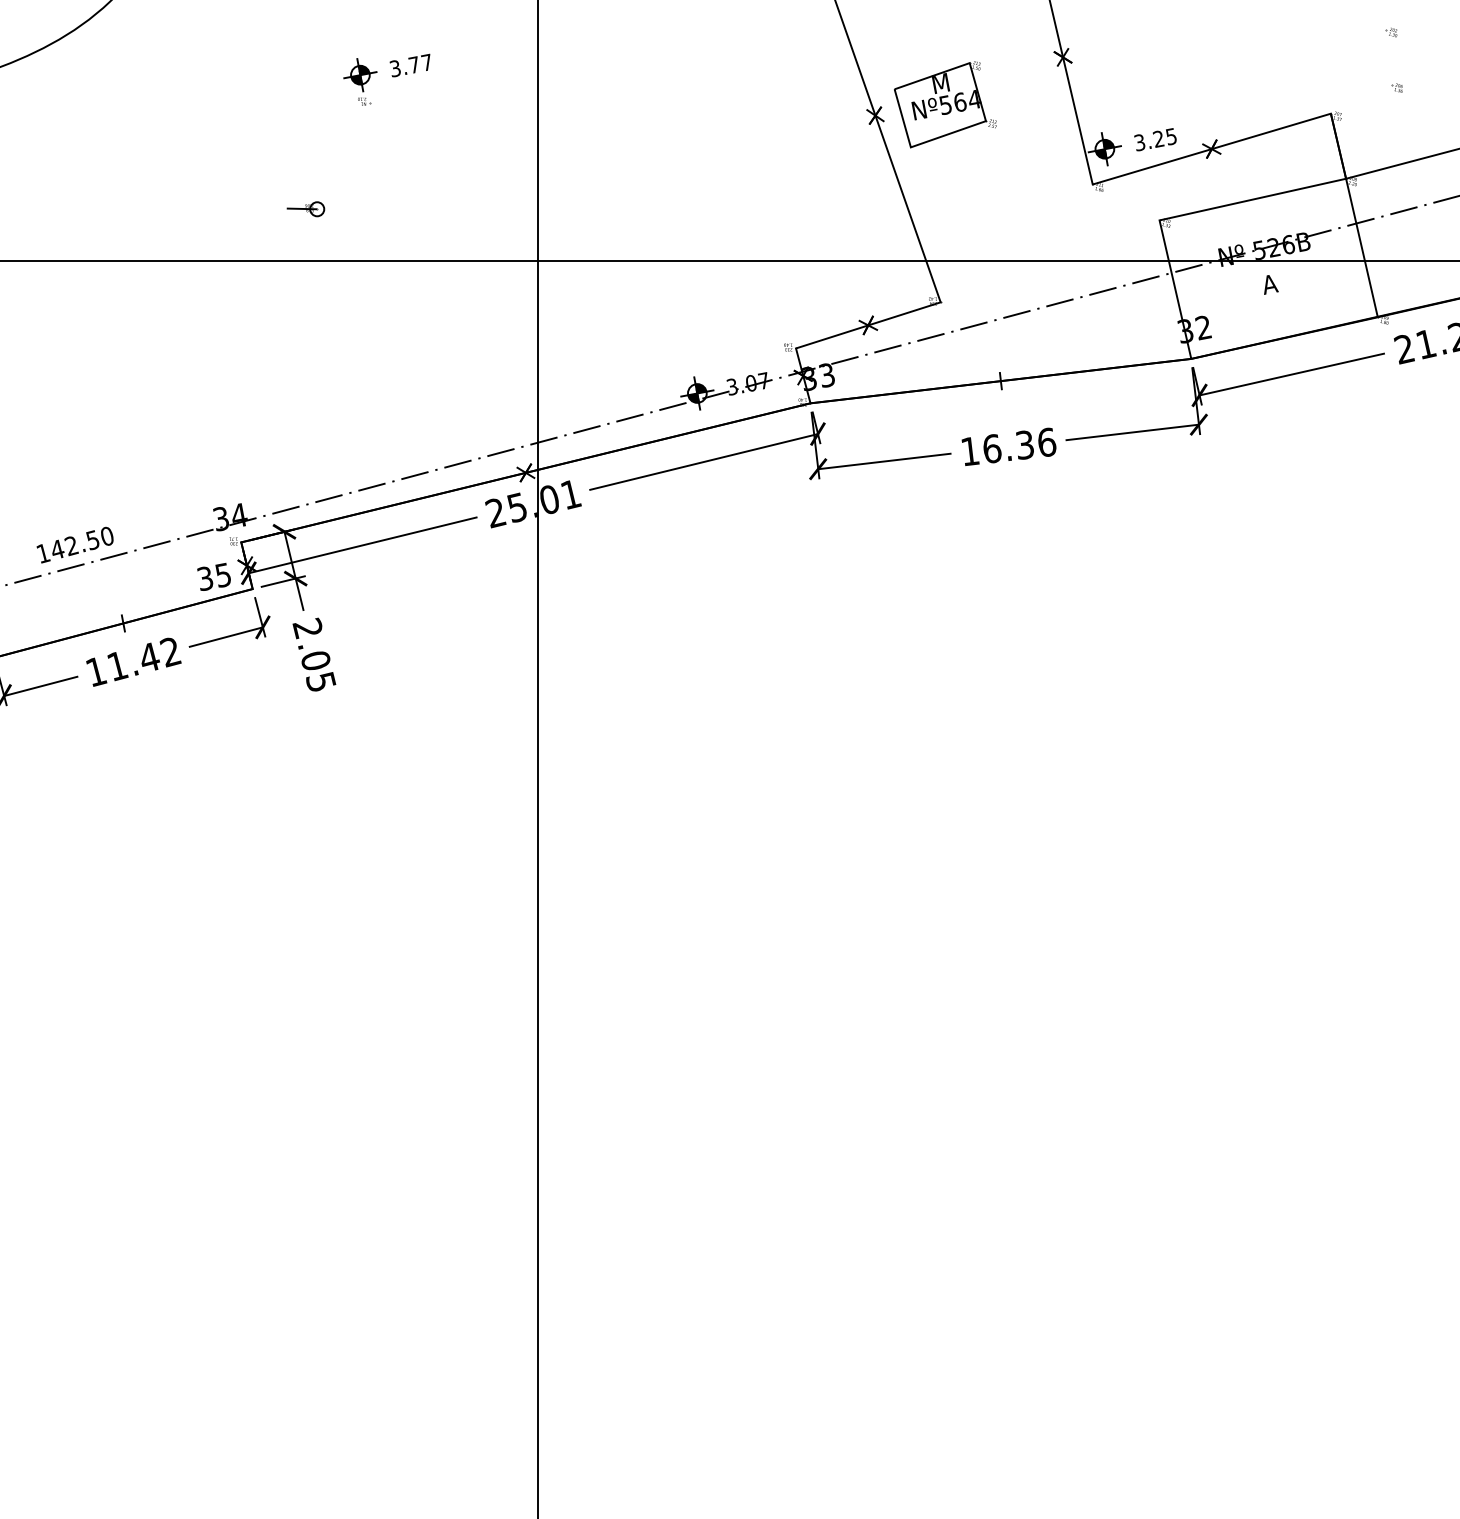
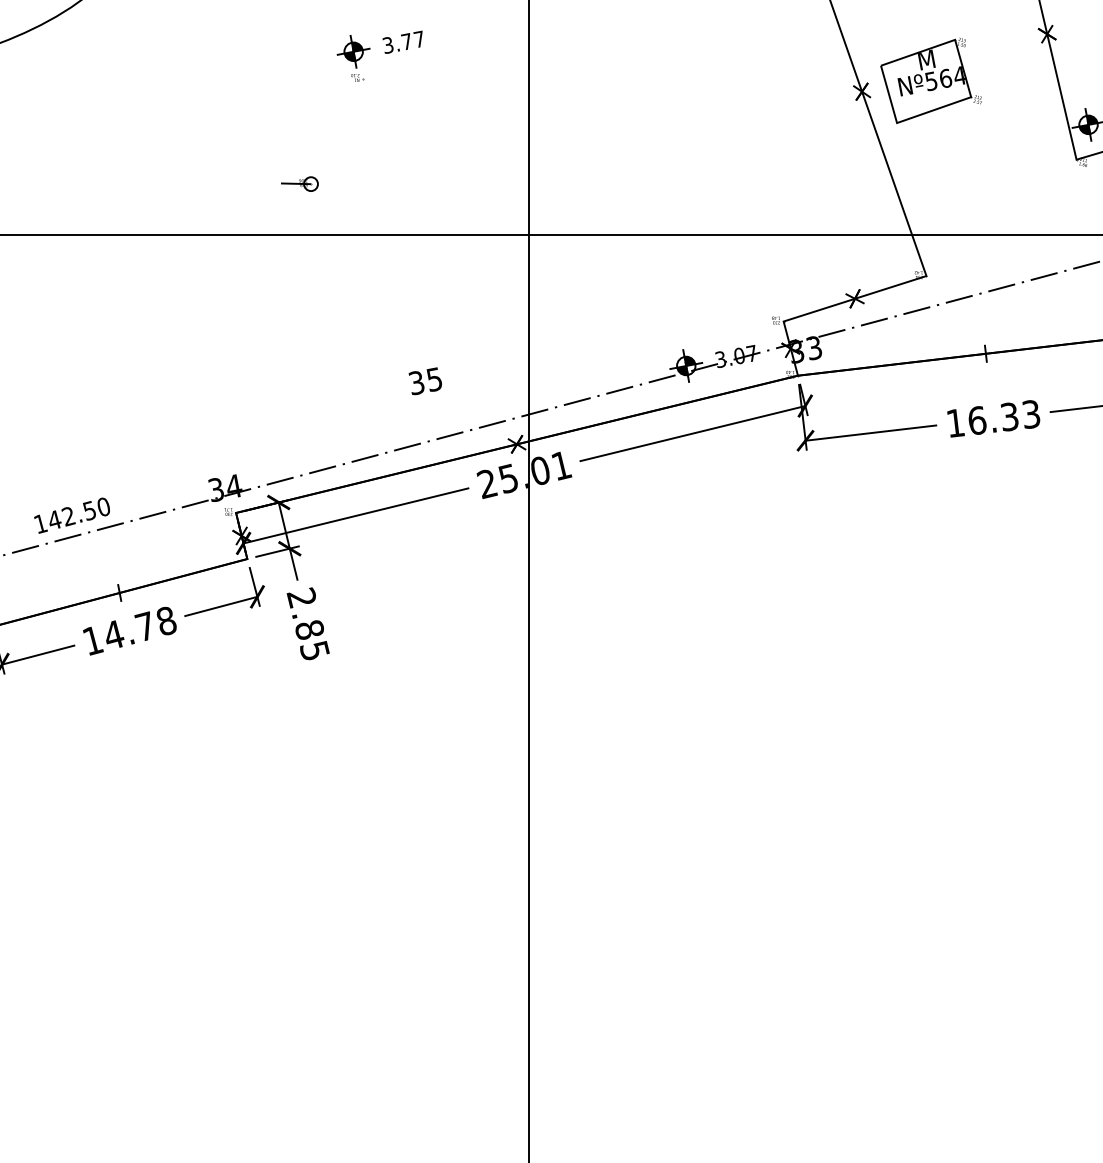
text: (1047, 442) -> (1031, 414), 16.36 -> 16.33
text: (213, 576) -> (424, 380), moved
text: (144, 659) -> (140, 628), 11.42 -> 14.78
text: (315, 660) -> (309, 629), 2.05 -> 2.85

